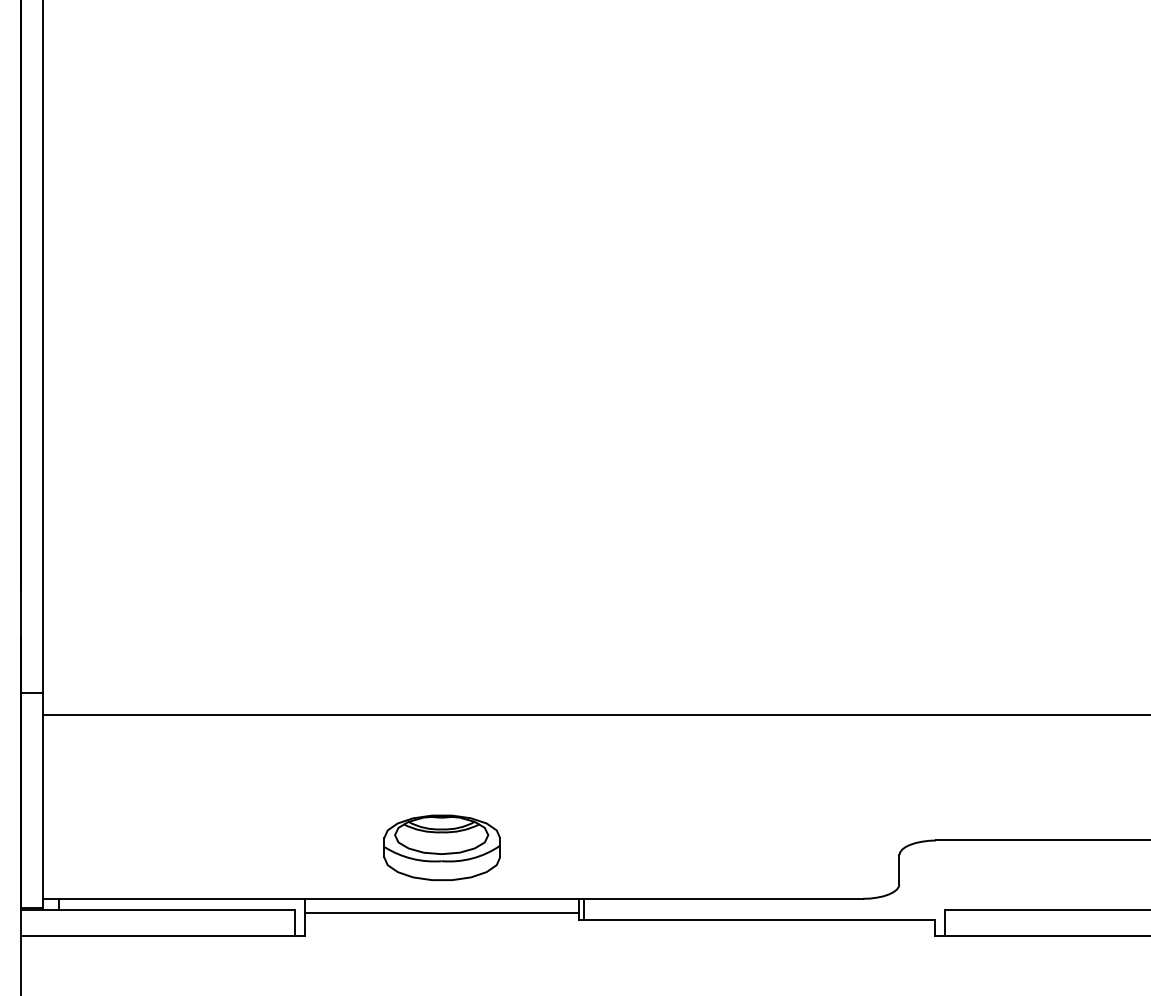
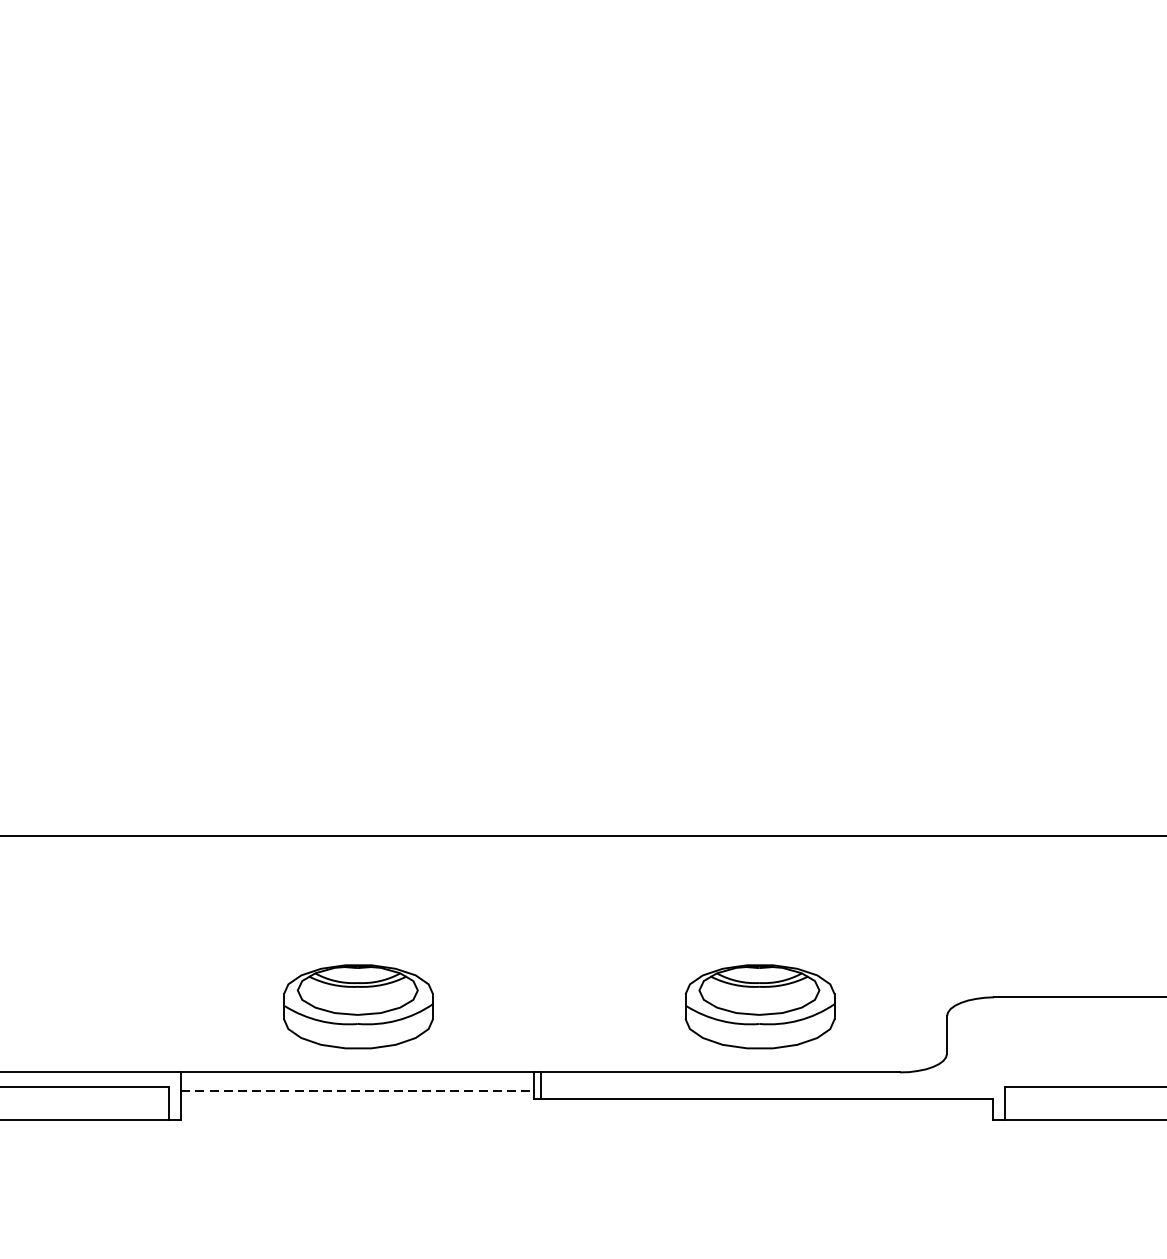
part: (753, 847) -> (759, 1006), added
line: (442, 913) -> (358, 1091), solid -> dashed

